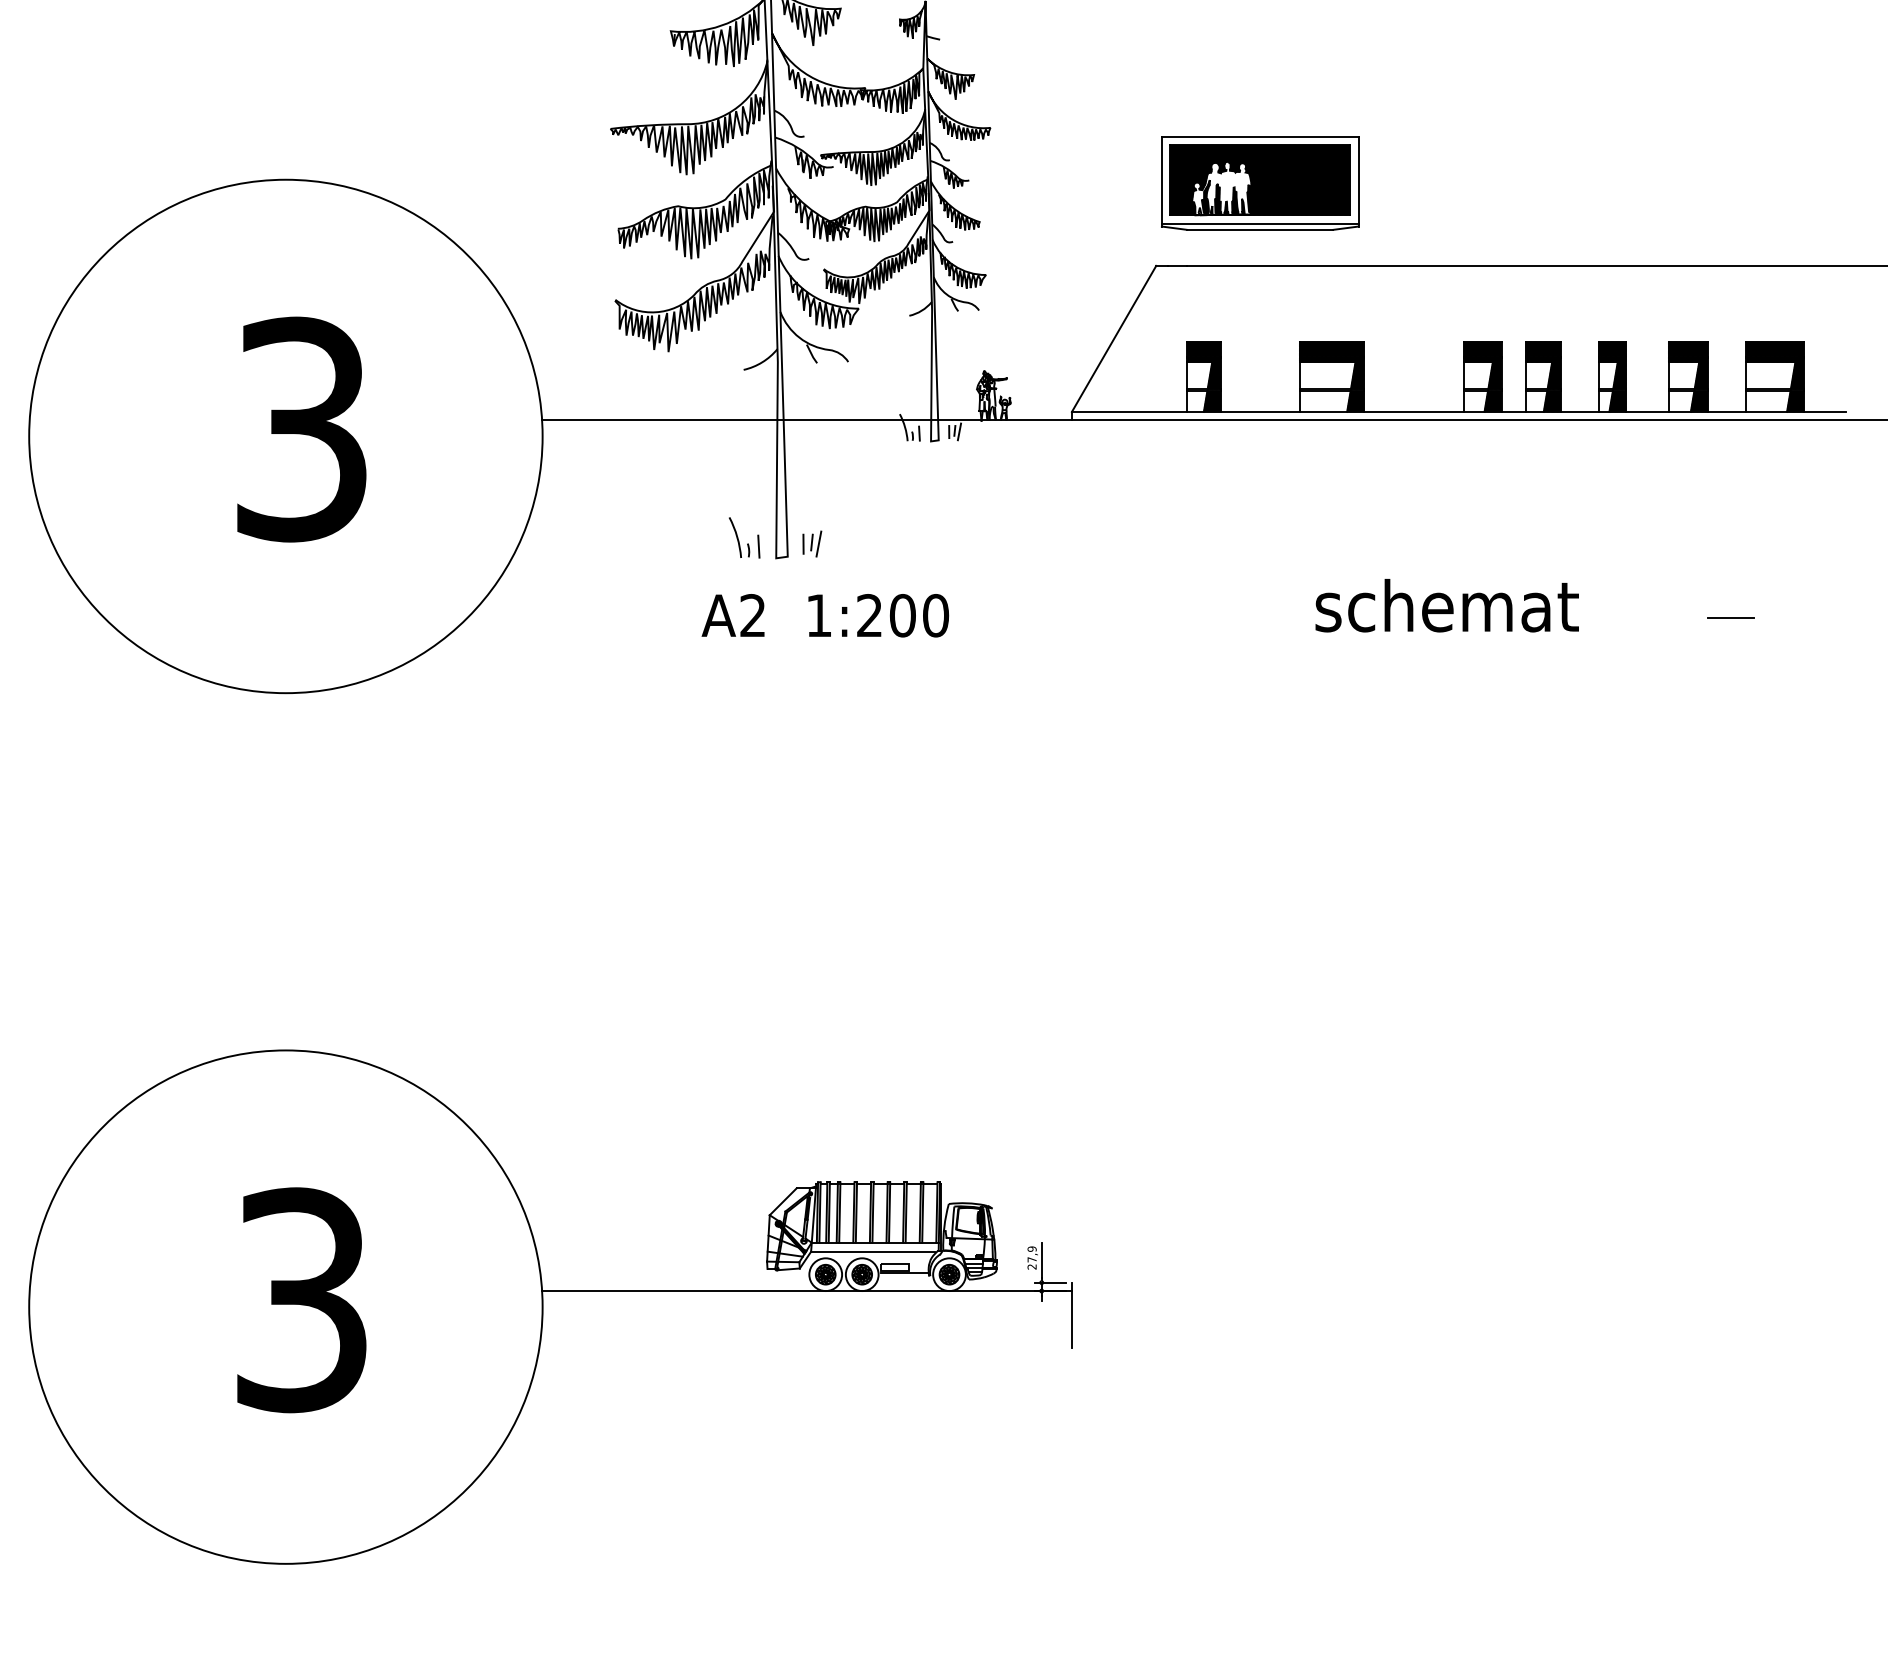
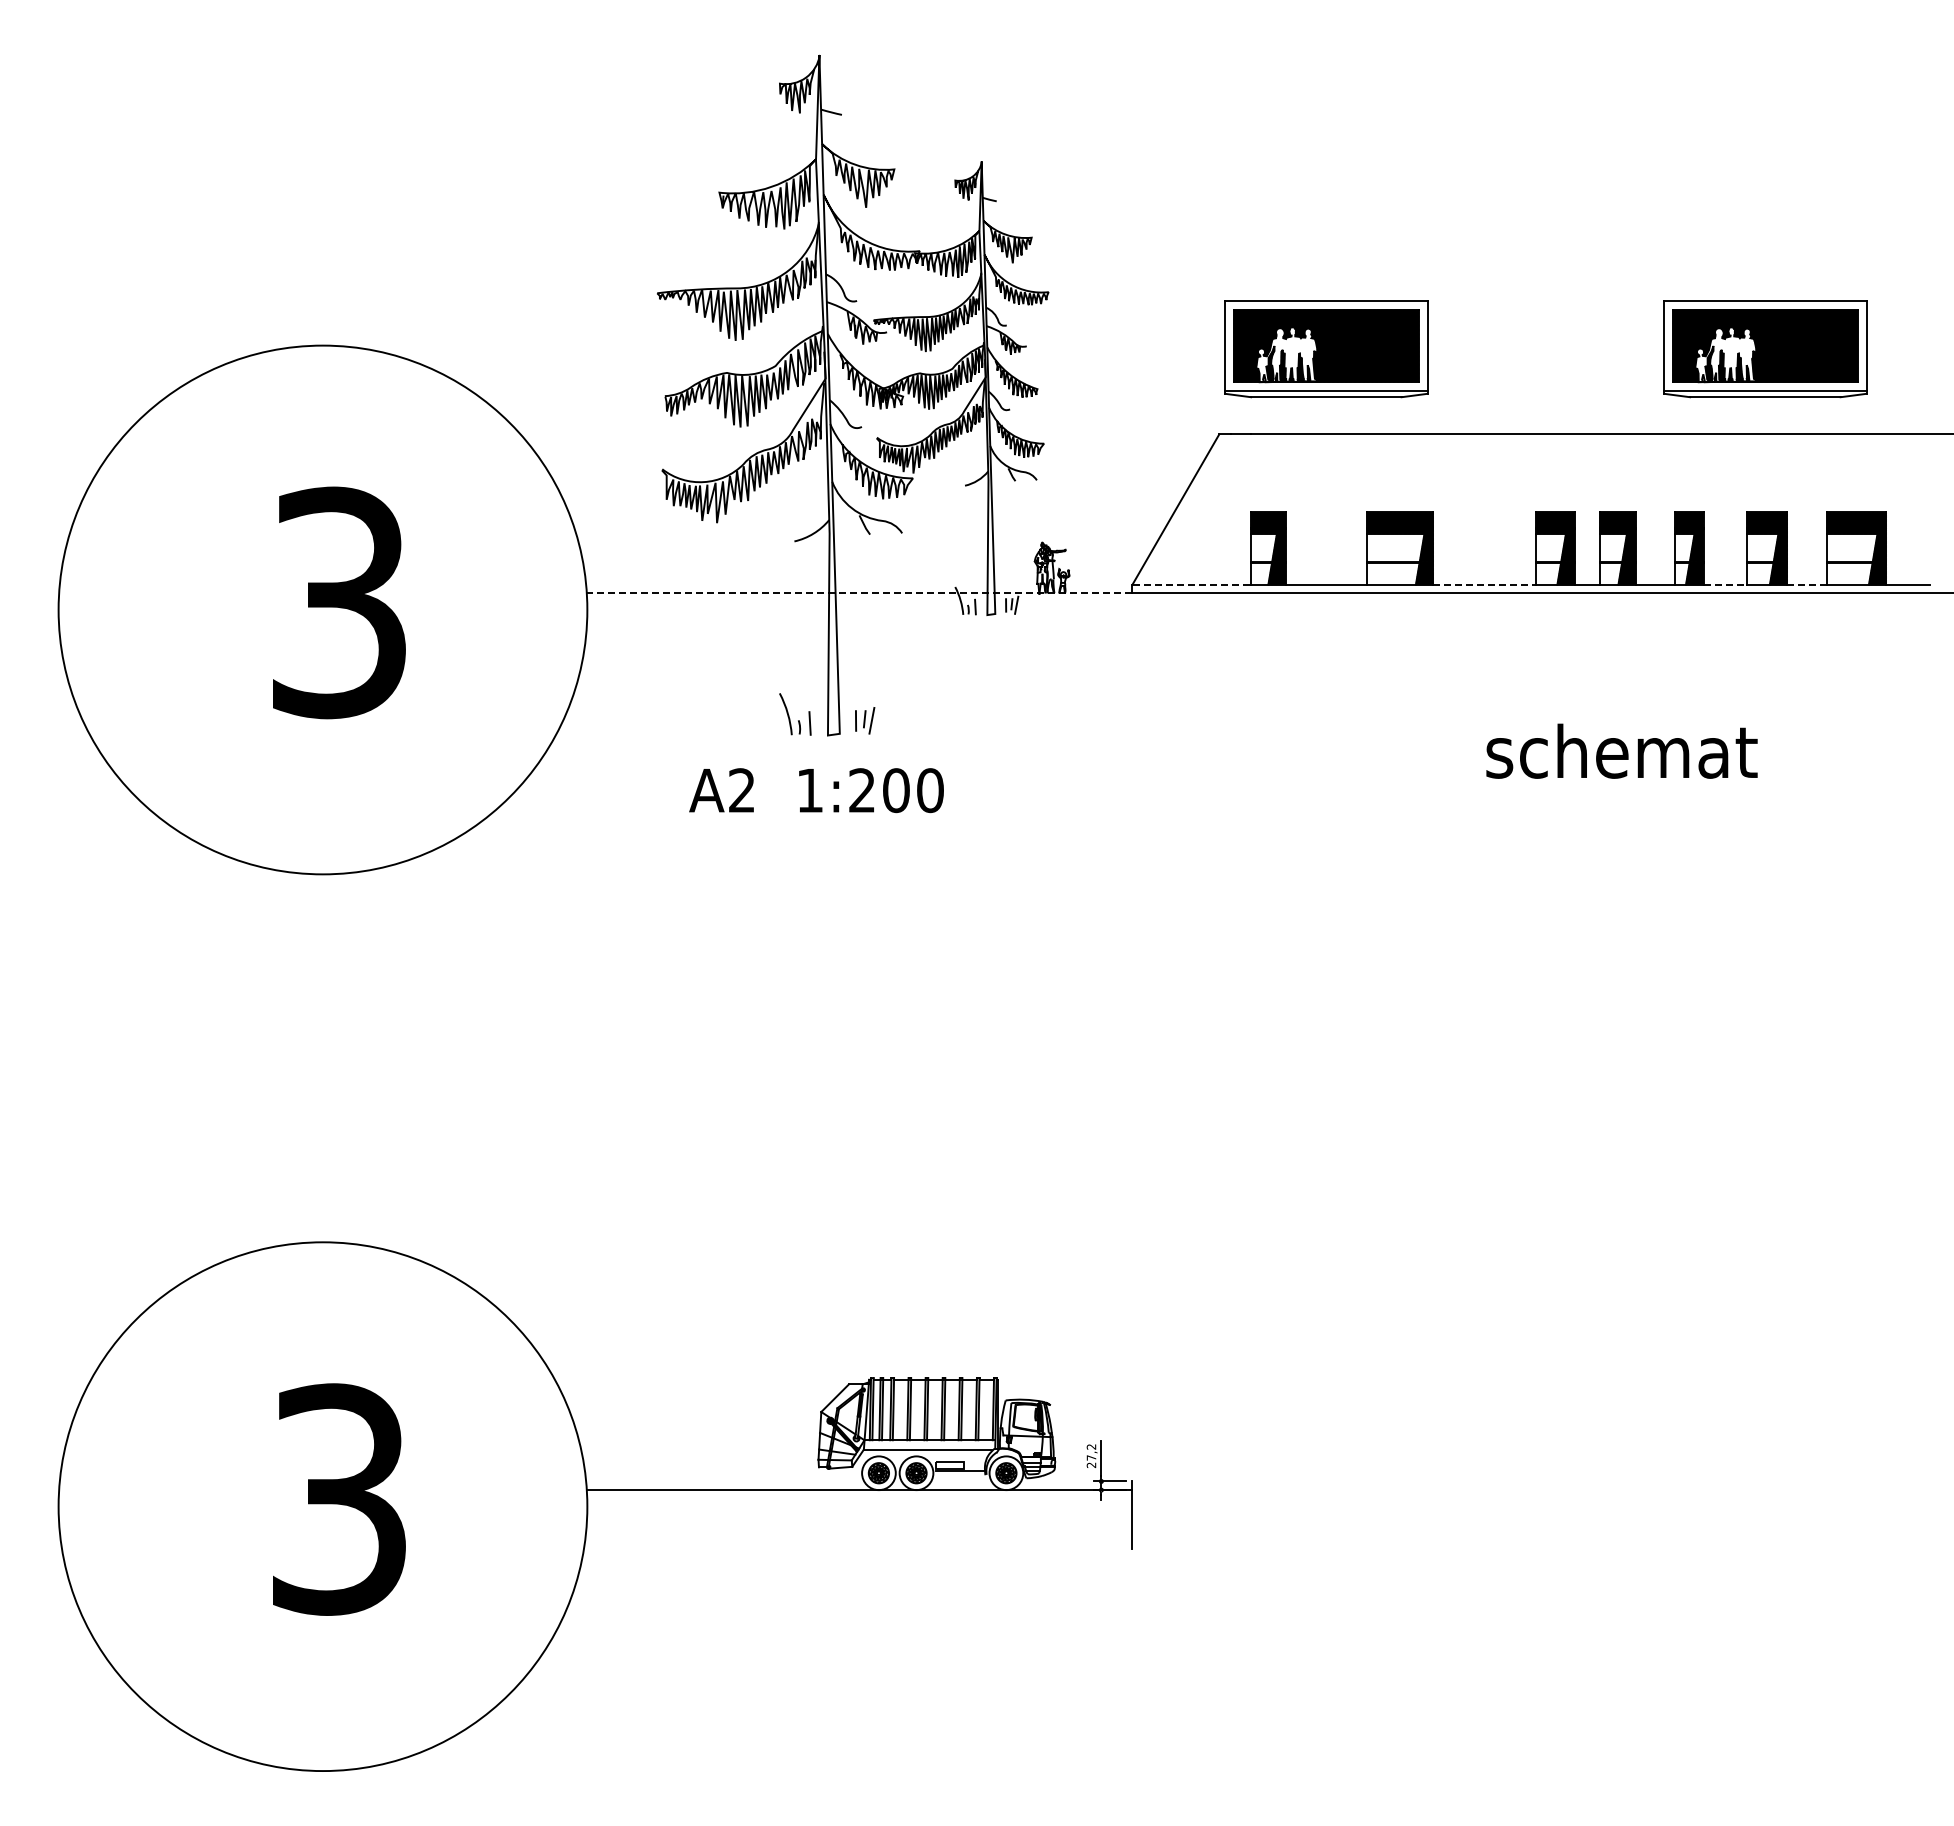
part: (1686, 183) -> (1765, 349), added
line: (1130, 411) -> (1192, 584), solid -> dashed
line: (1414, 411) -> (1485, 584), solid -> dashed
line: (1647, 411) -> (1725, 584), solid -> dashed
line: (1727, 411) -> (1807, 584), solid -> dashed
line: (806, 420) -> (859, 593), solid -> dashed
text: (1446, 604) -> (1621, 750), moved
text: (825, 615) -> (816, 790), moved
line: (1730, 617) -> (1810, 796), removed
text: (1032, 1248) -> (1091, 1446), 27,9 -> 27,2

